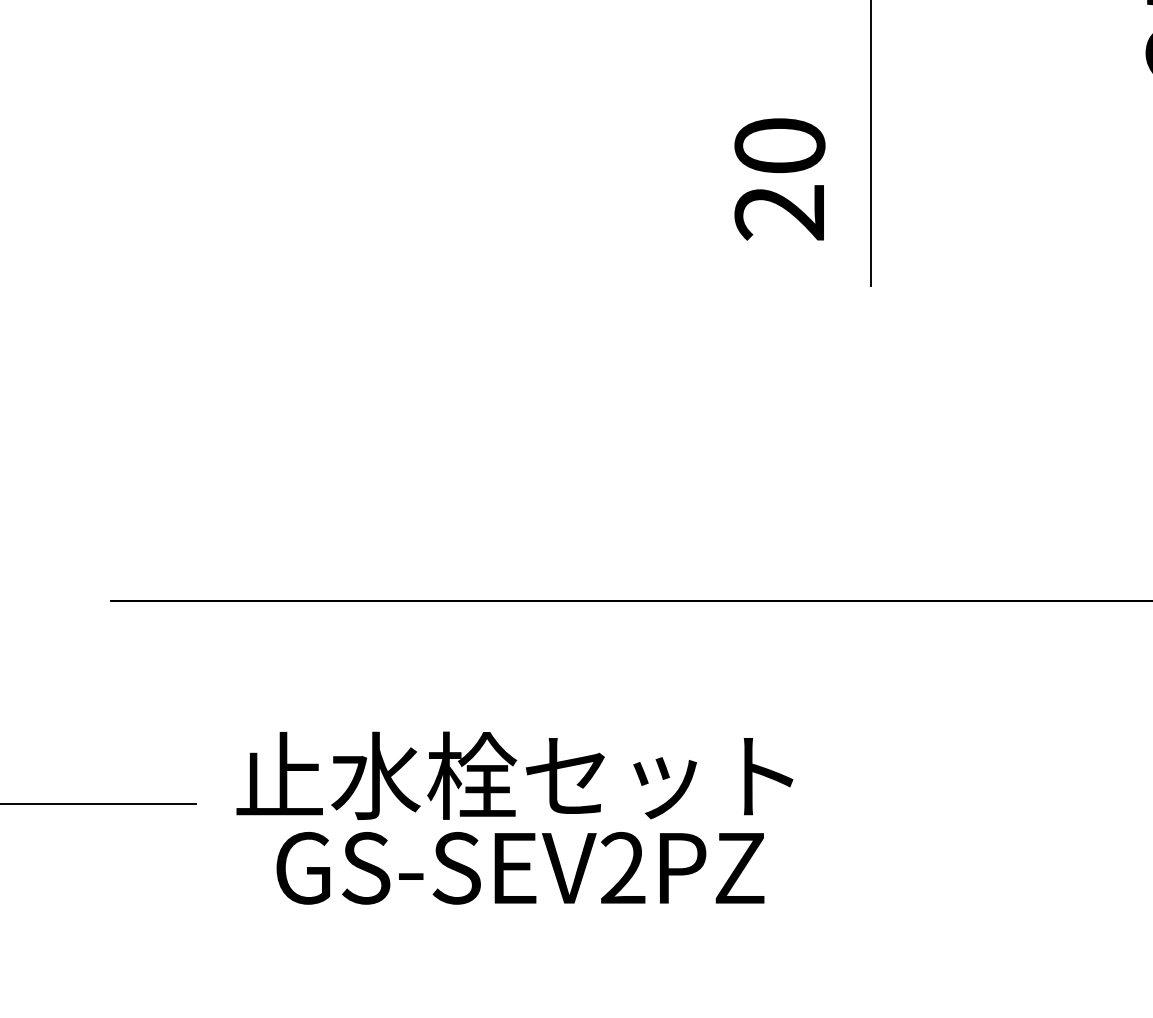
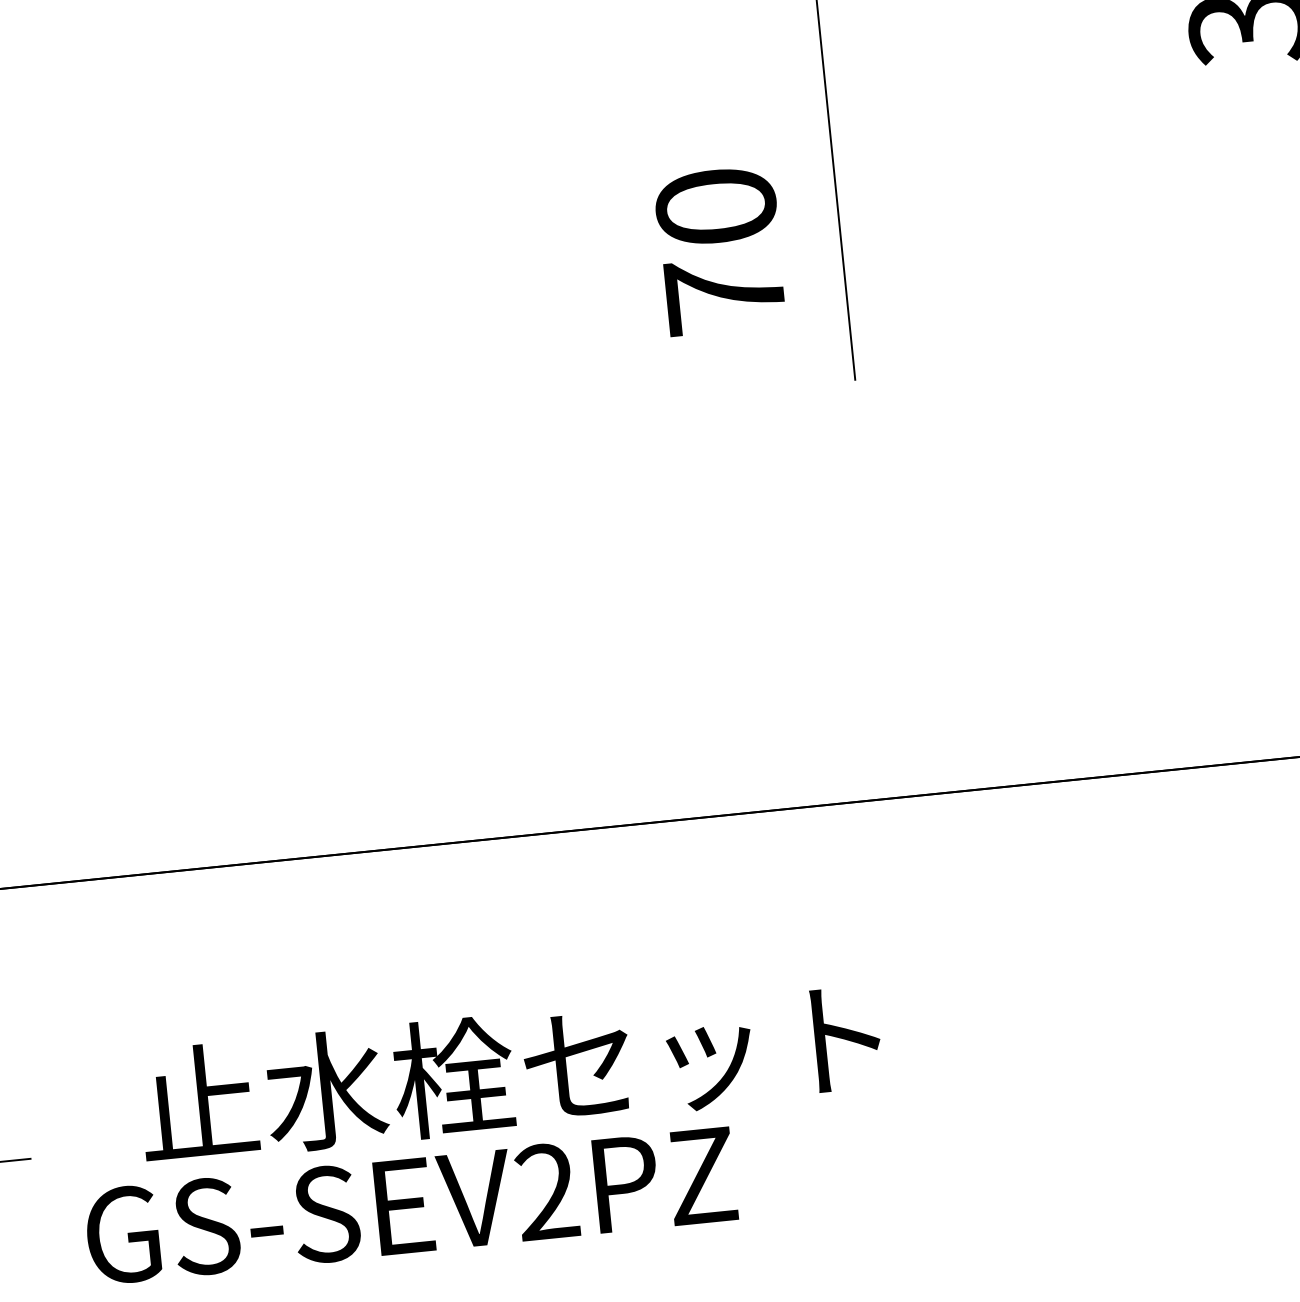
text: (778, 212) -> (723, 295), 20 -> 70
text: (514, 775) -> (509, 1071), moved
text: (520, 868) -> (410, 1206), moved

